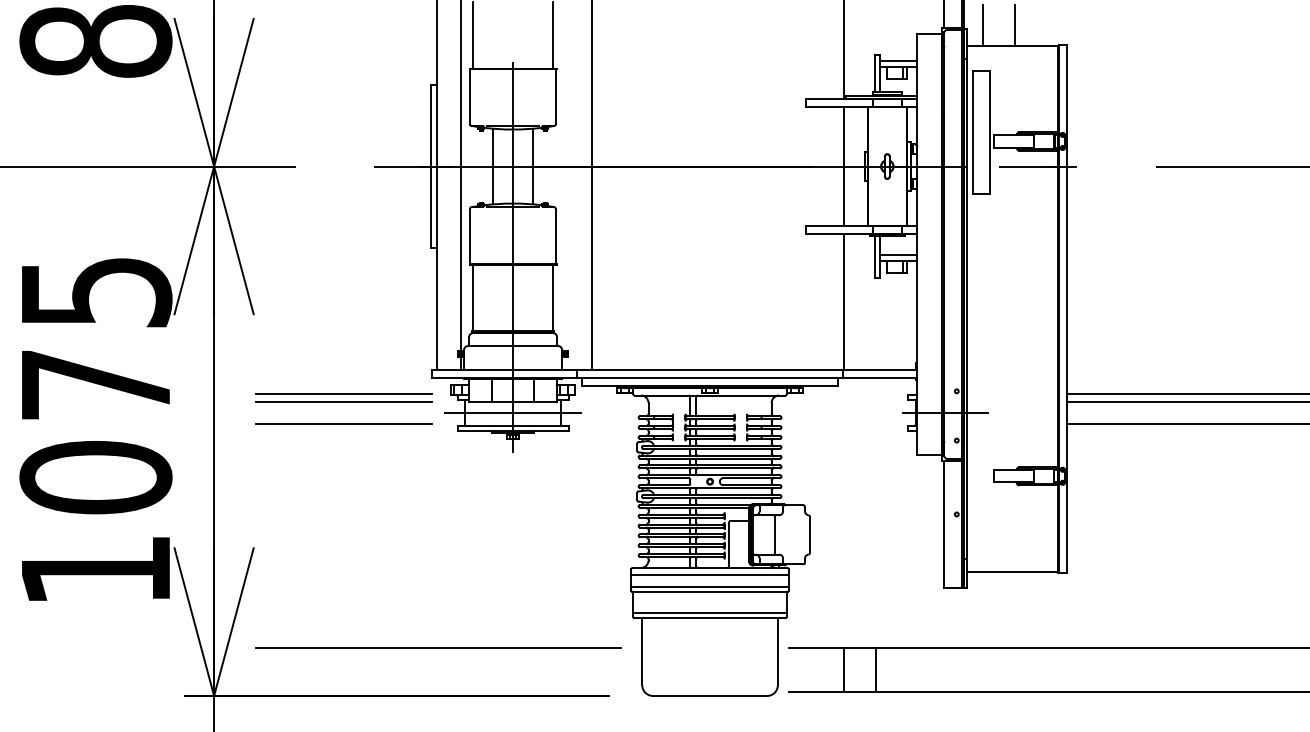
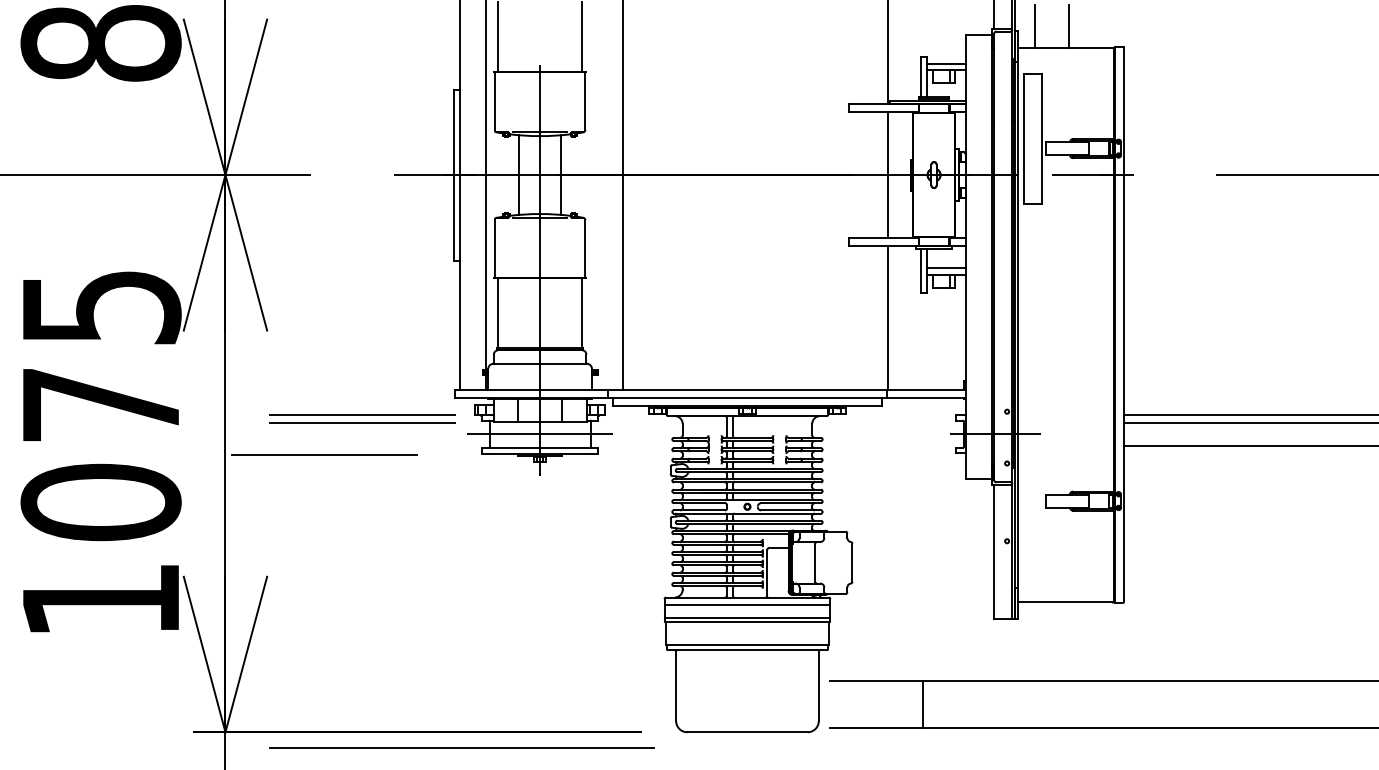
line: (344, 423) -> (324, 454), moved
line: (438, 646) -> (461, 747), moved
line: (844, 669) -> (888, 704), removed

